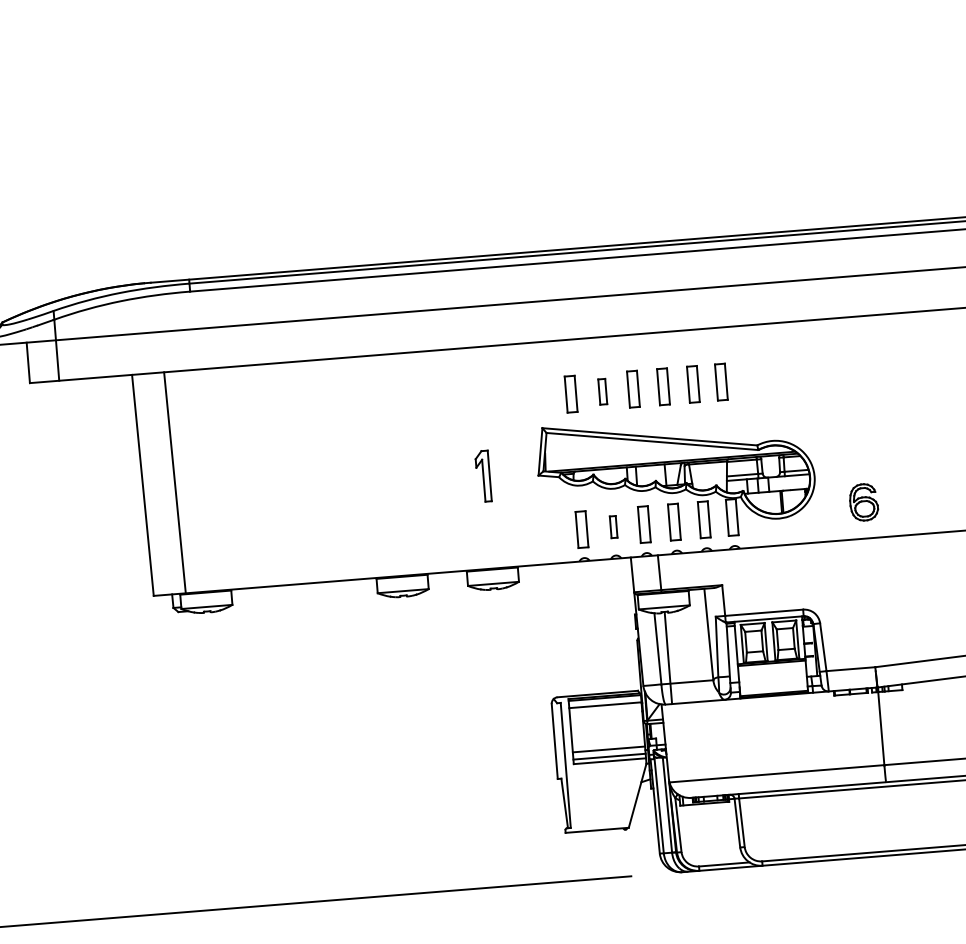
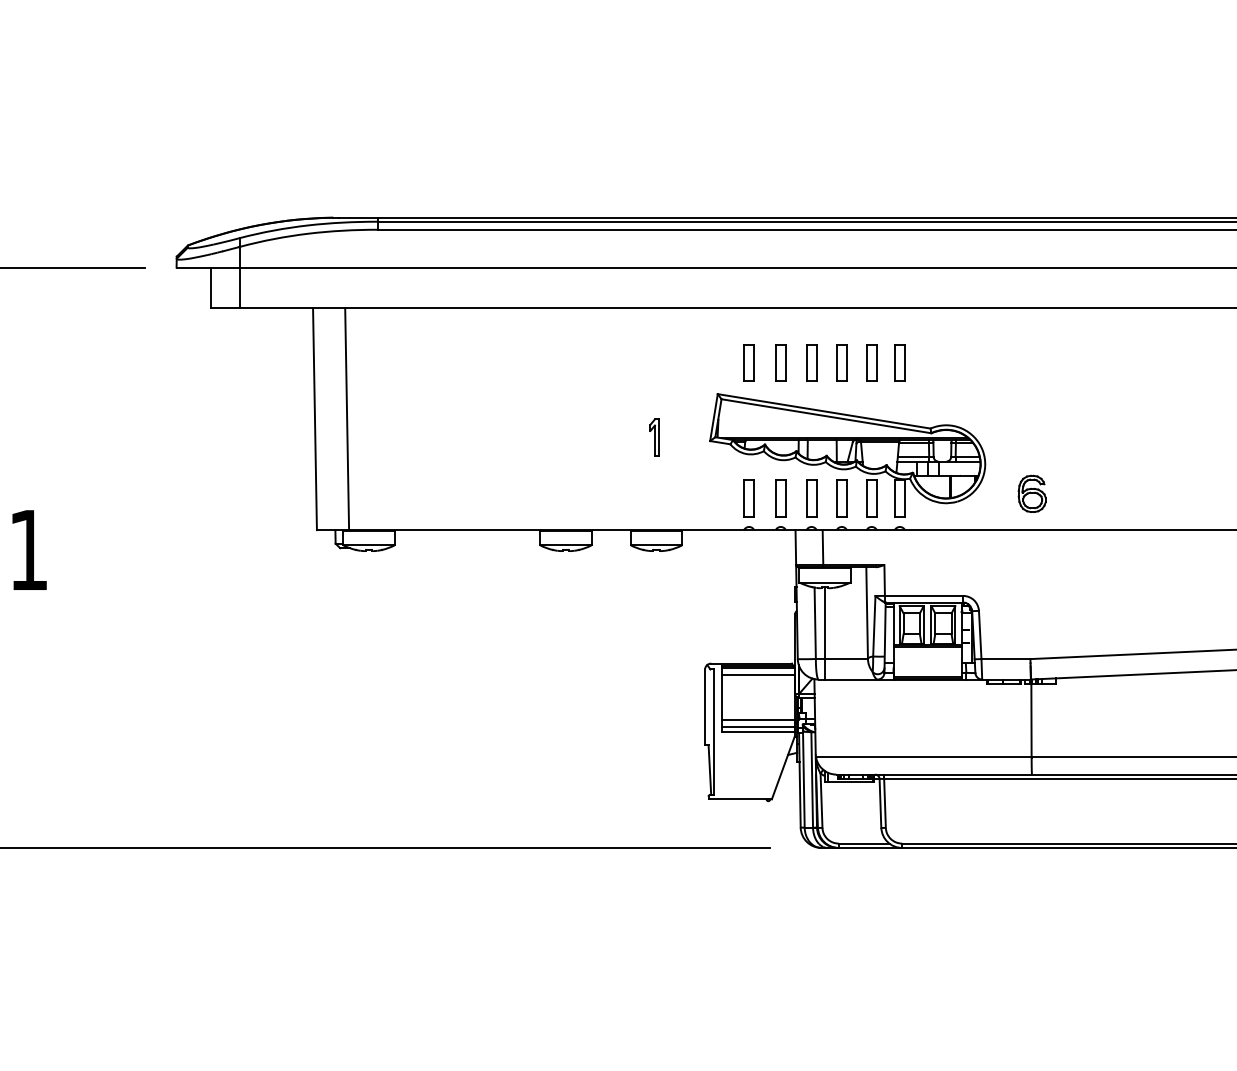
part: (602, 391) -> (780, 362), size x1.43
part: (482, 476) -> (654, 437), size x0.71
part: (613, 527) -> (780, 498), size x1.67

